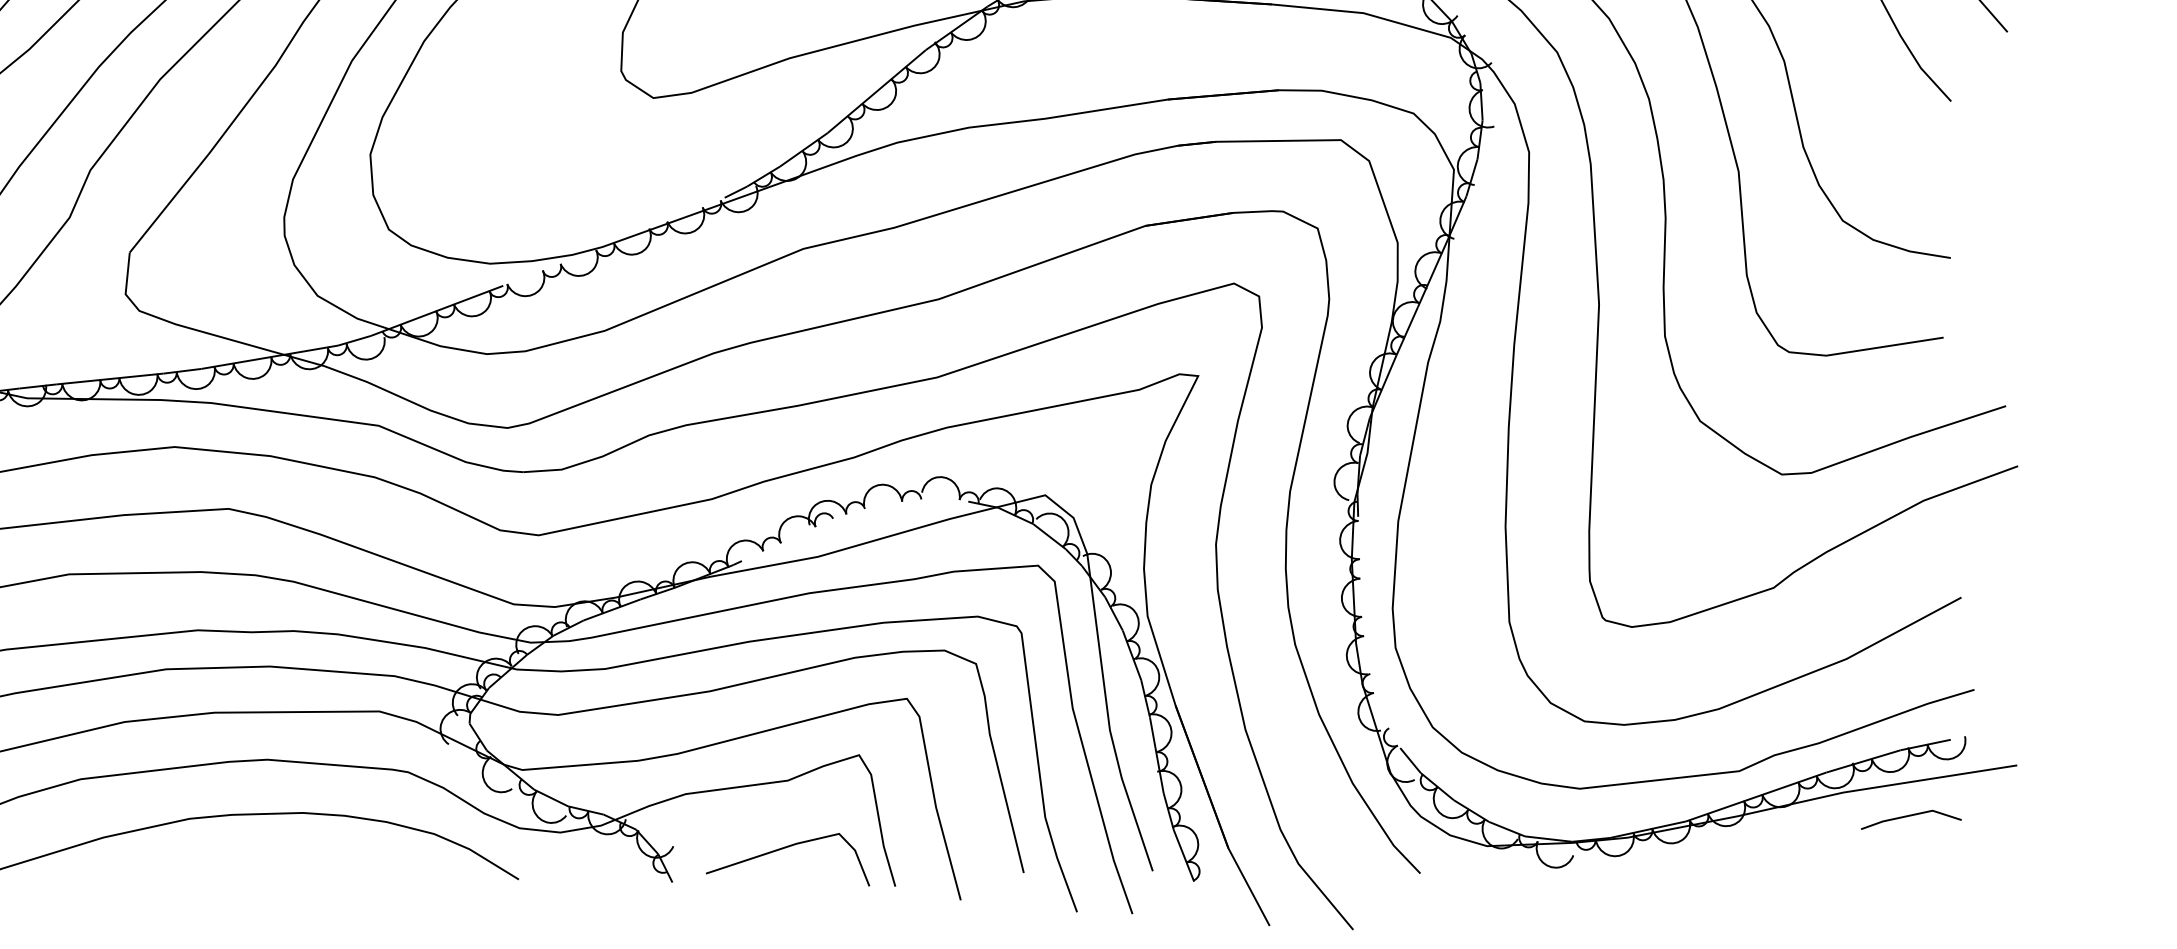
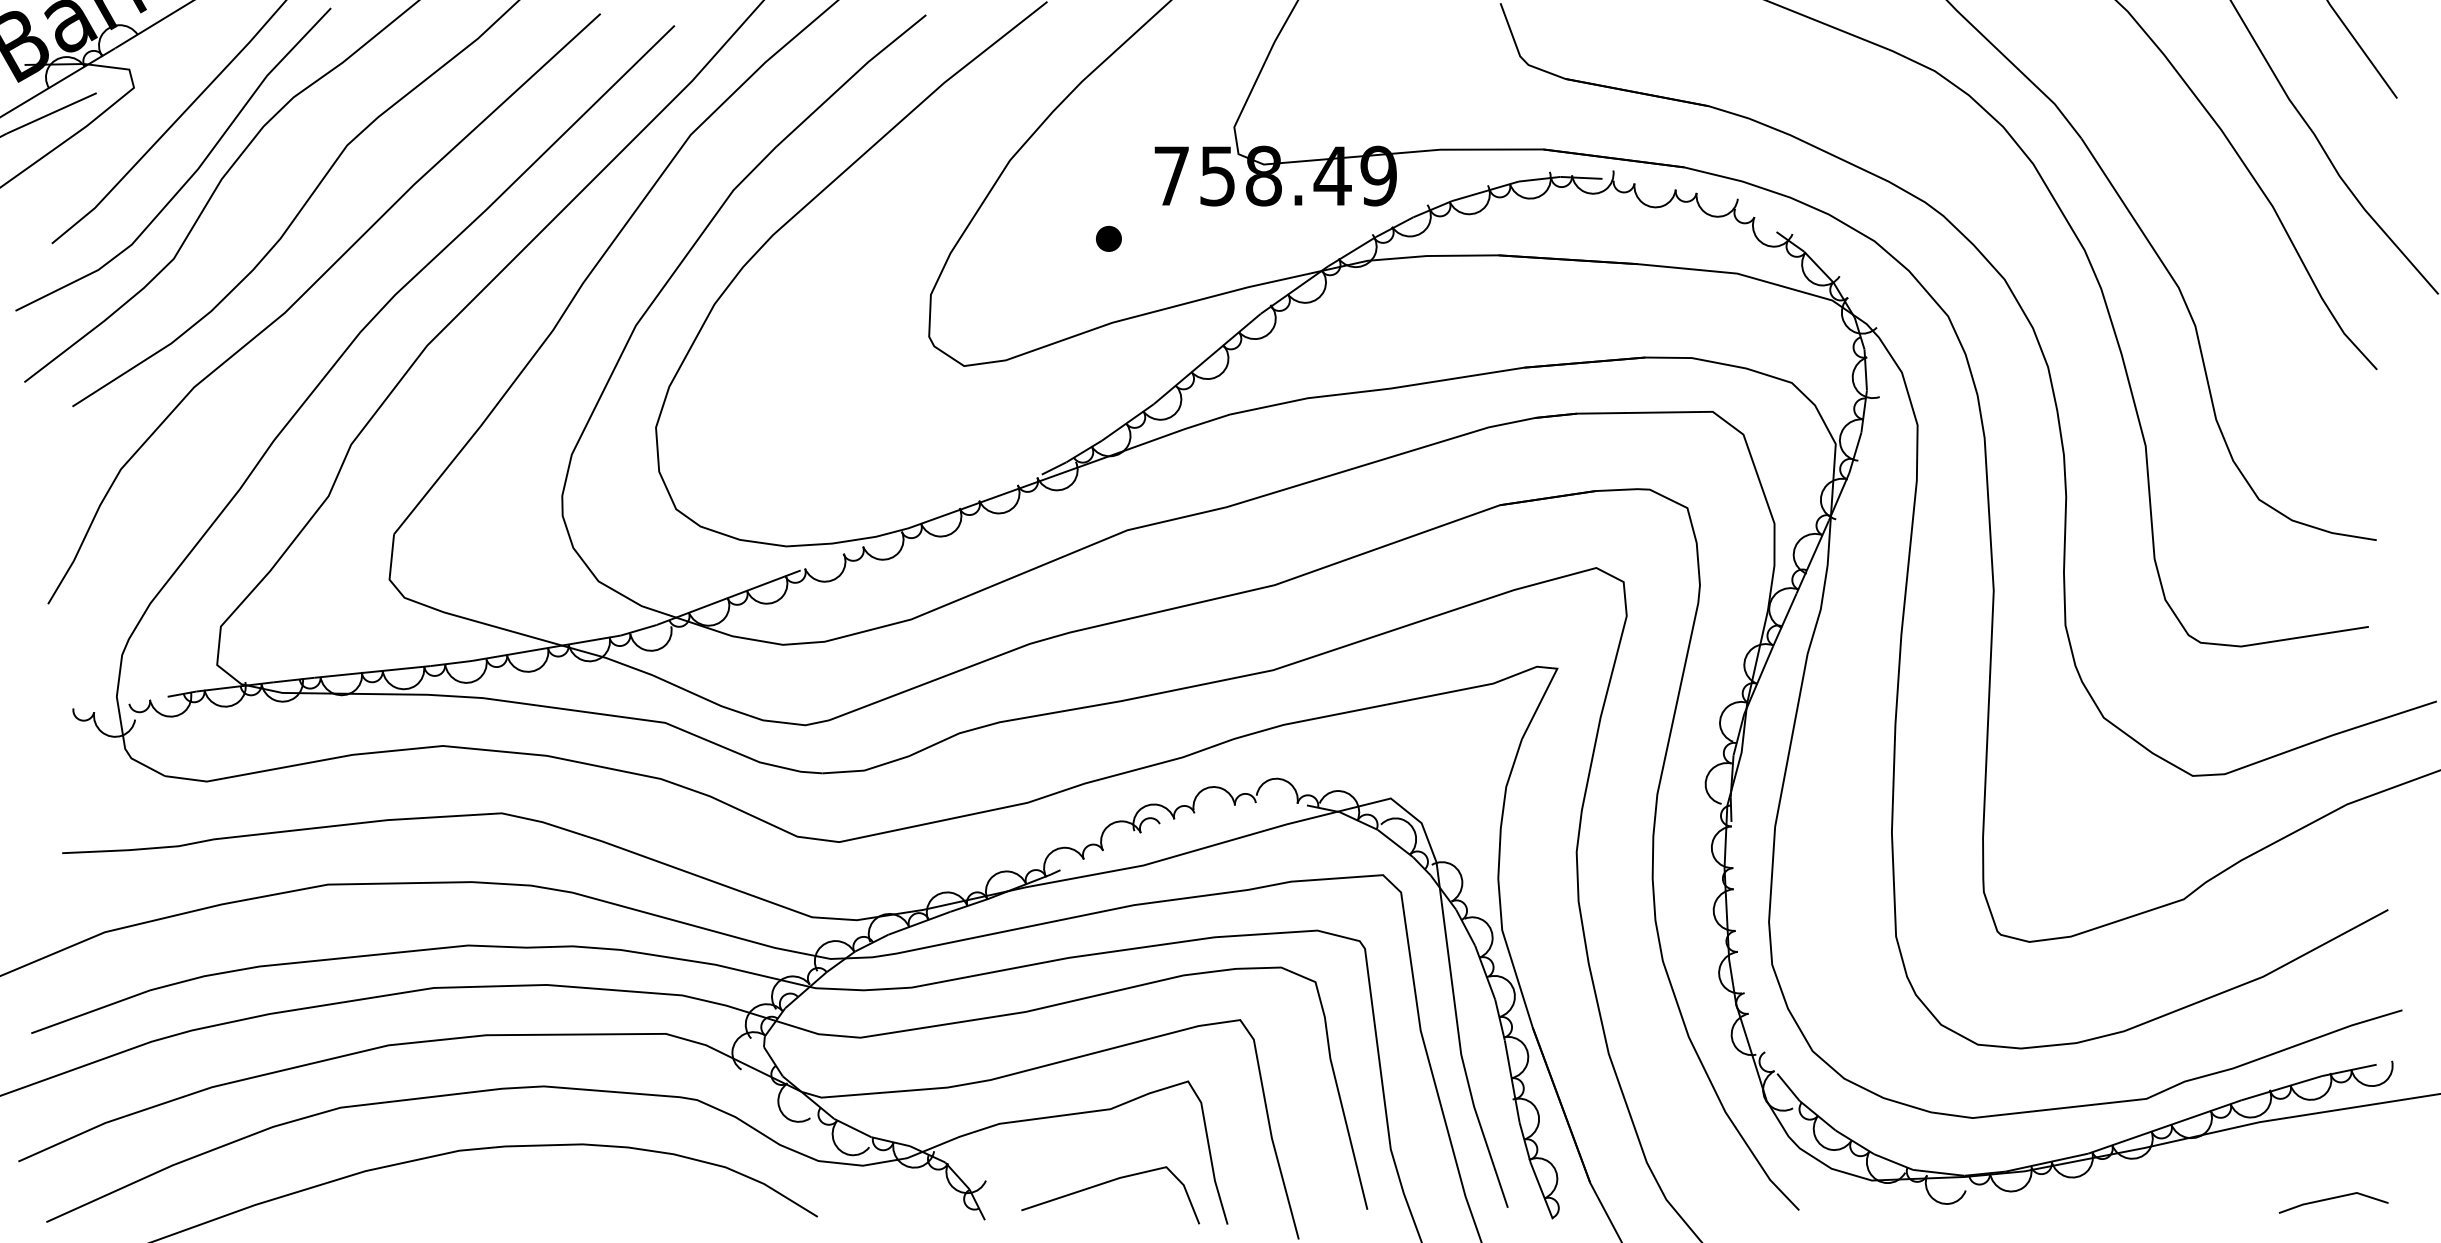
line: (1910, 816) -> (2332, 1199), moved

